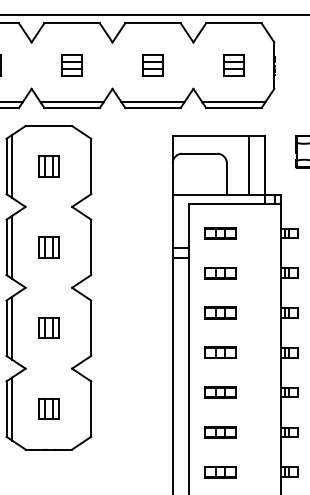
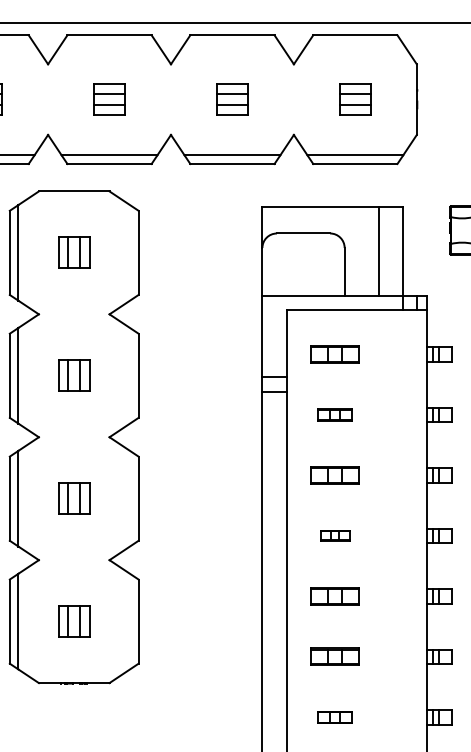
part: (220, 273) -> (335, 415), size x0.7
part: (220, 352) -> (335, 535), size x0.6
part: (220, 472) -> (335, 717), size x0.7

